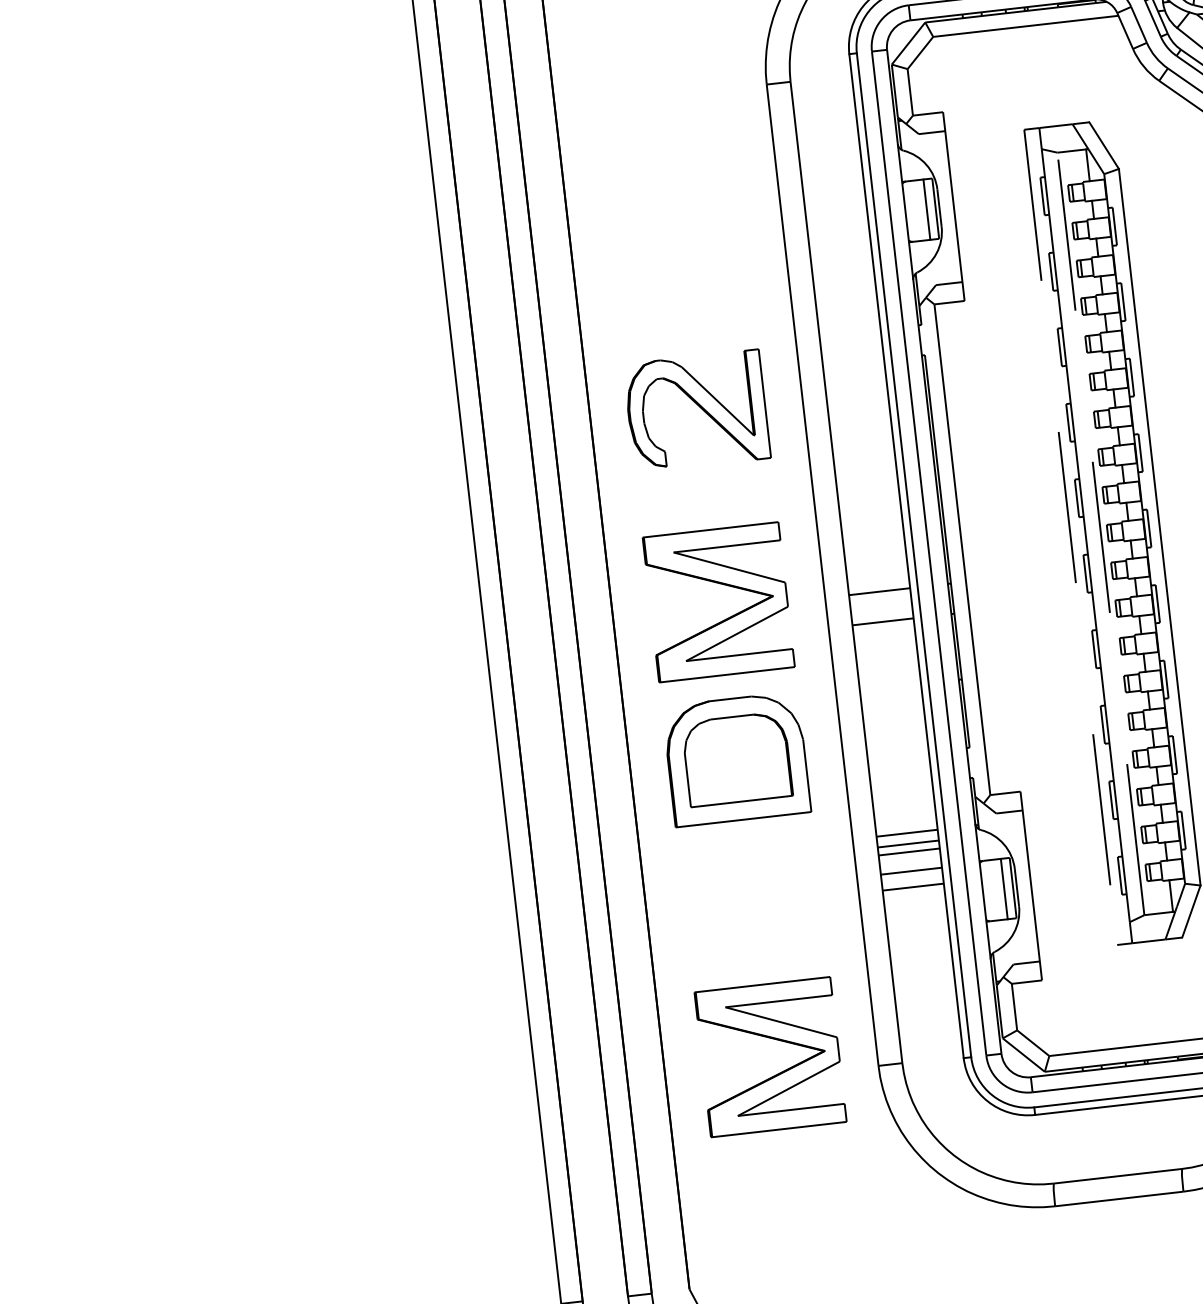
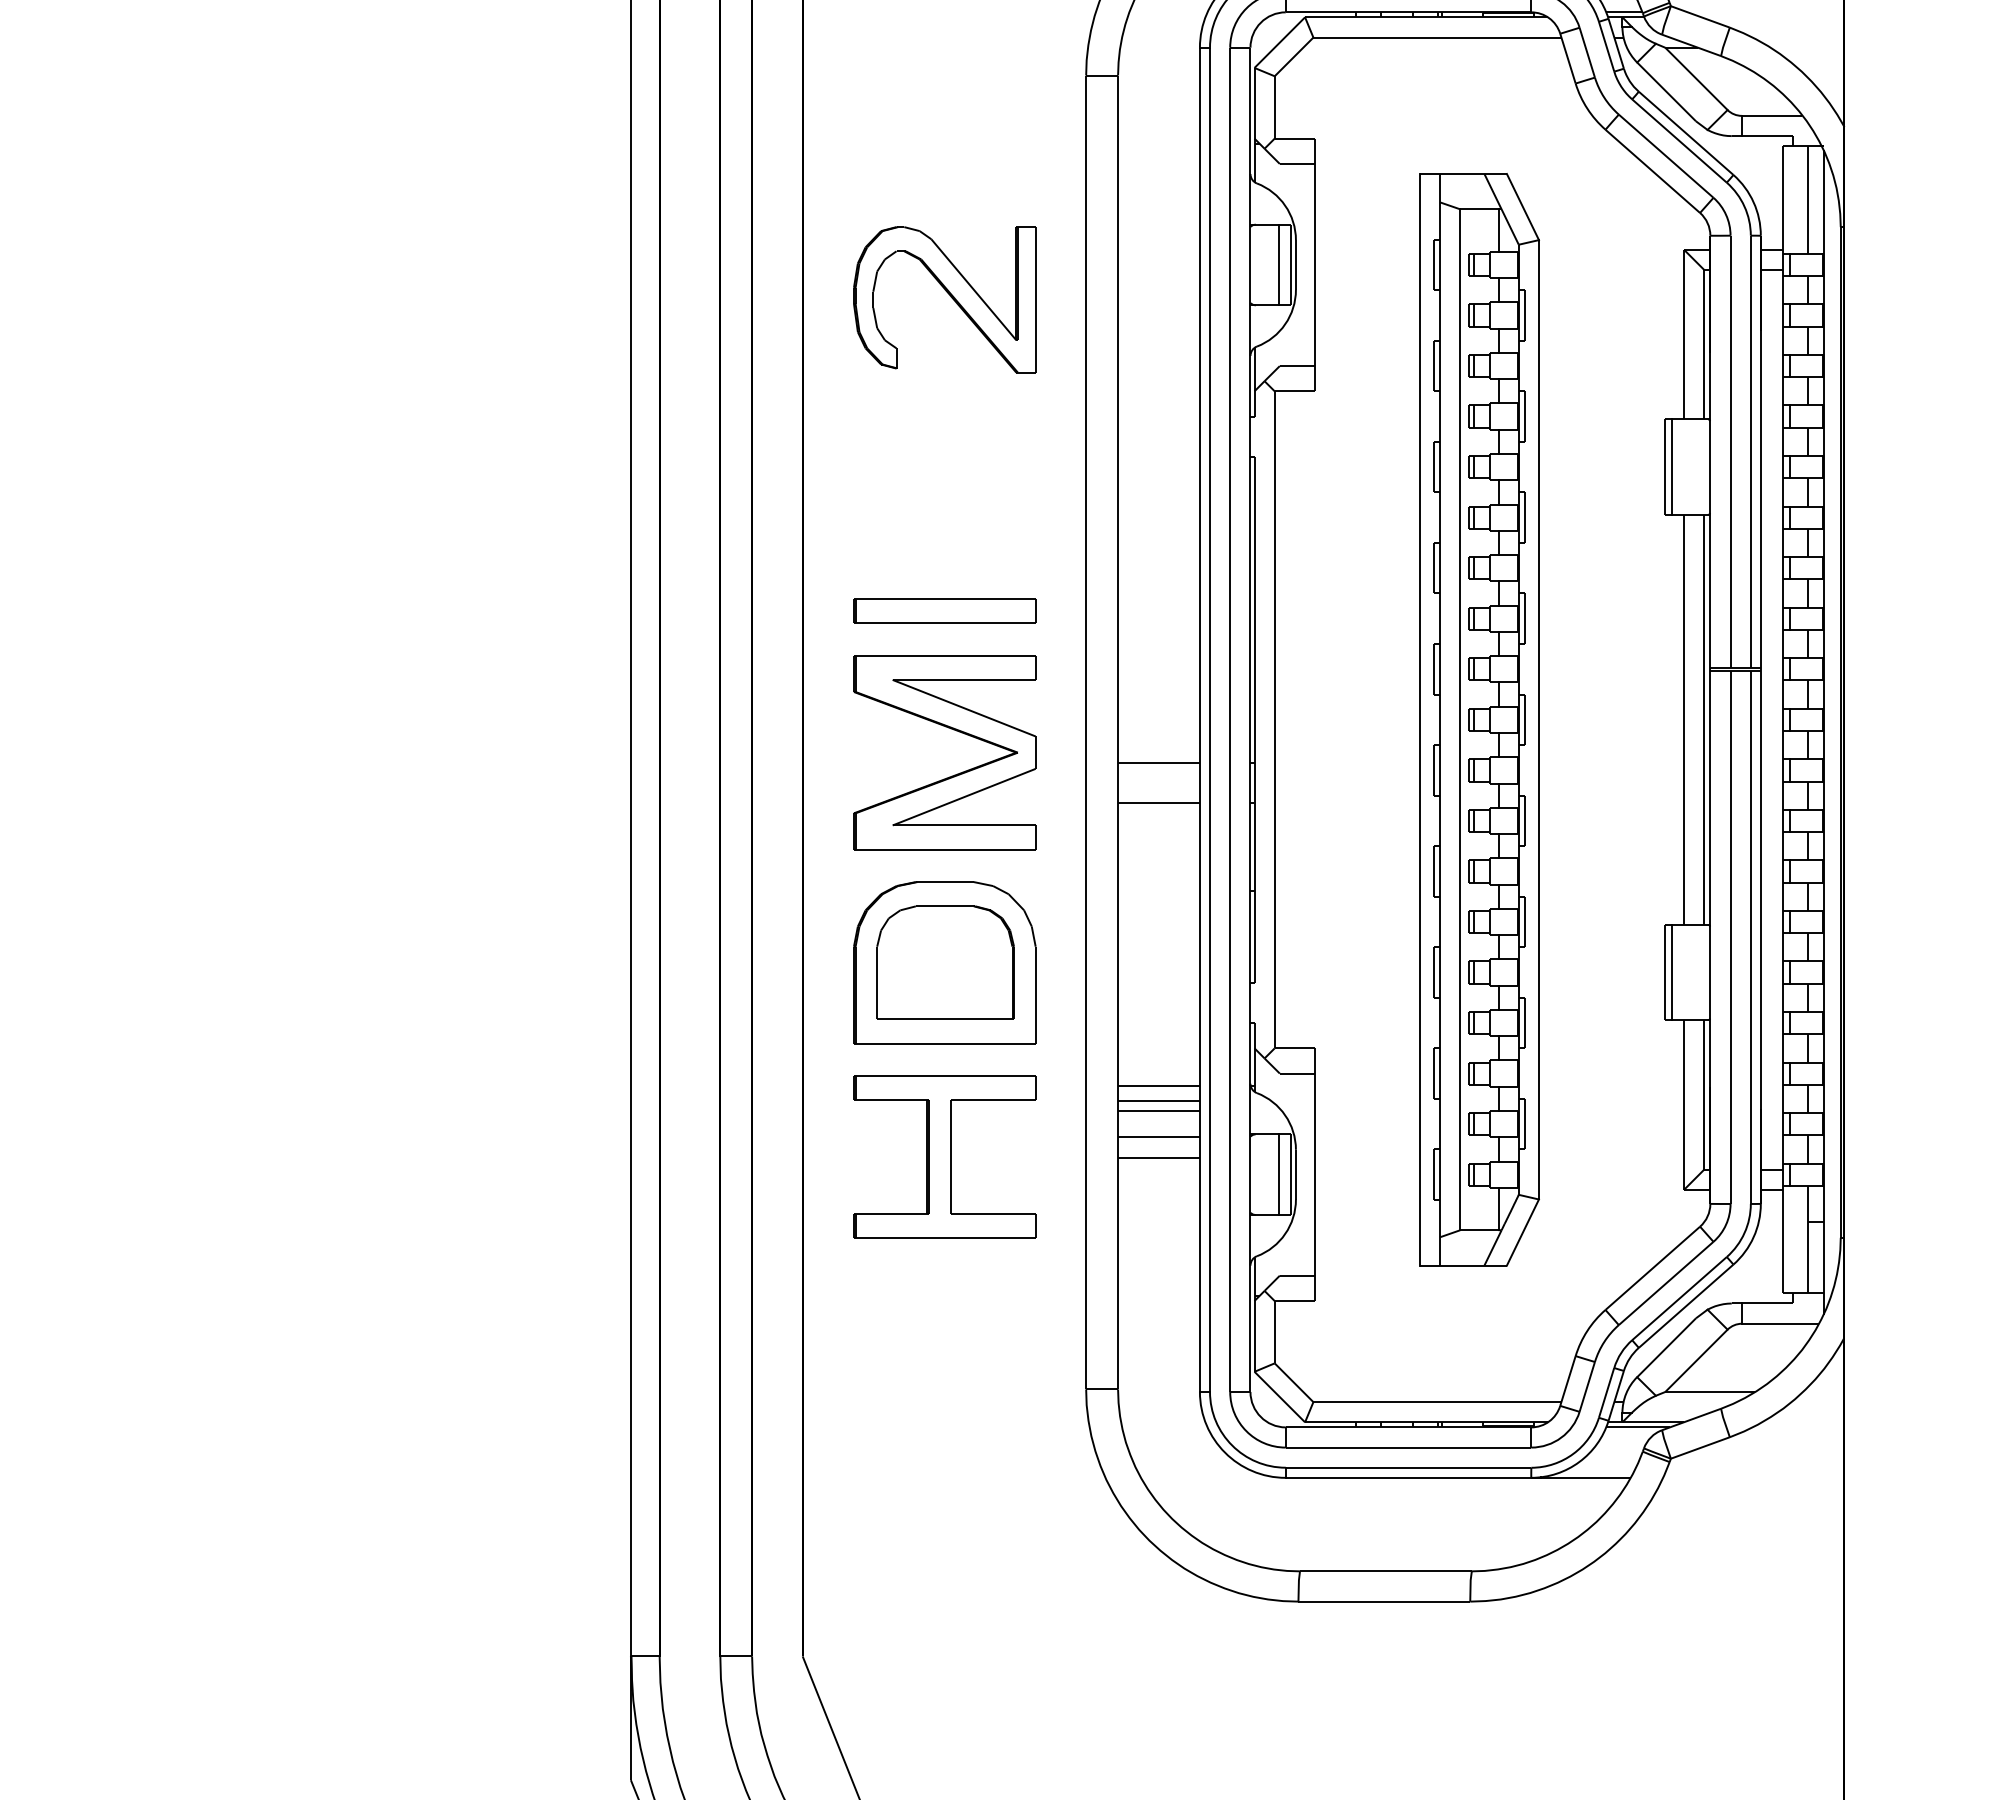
part: (701, 409) -> (950, 297), moved
part: (706, 496) -> (944, 610), added
line: (1101, 533) -> (1460, 719), dashed -> solid
line: (1070, 537) -> (1419, 719), dashed -> solid
part: (752, 903) -> (944, 1156), added
part: (775, 1039) -> (953, 1339), removed

